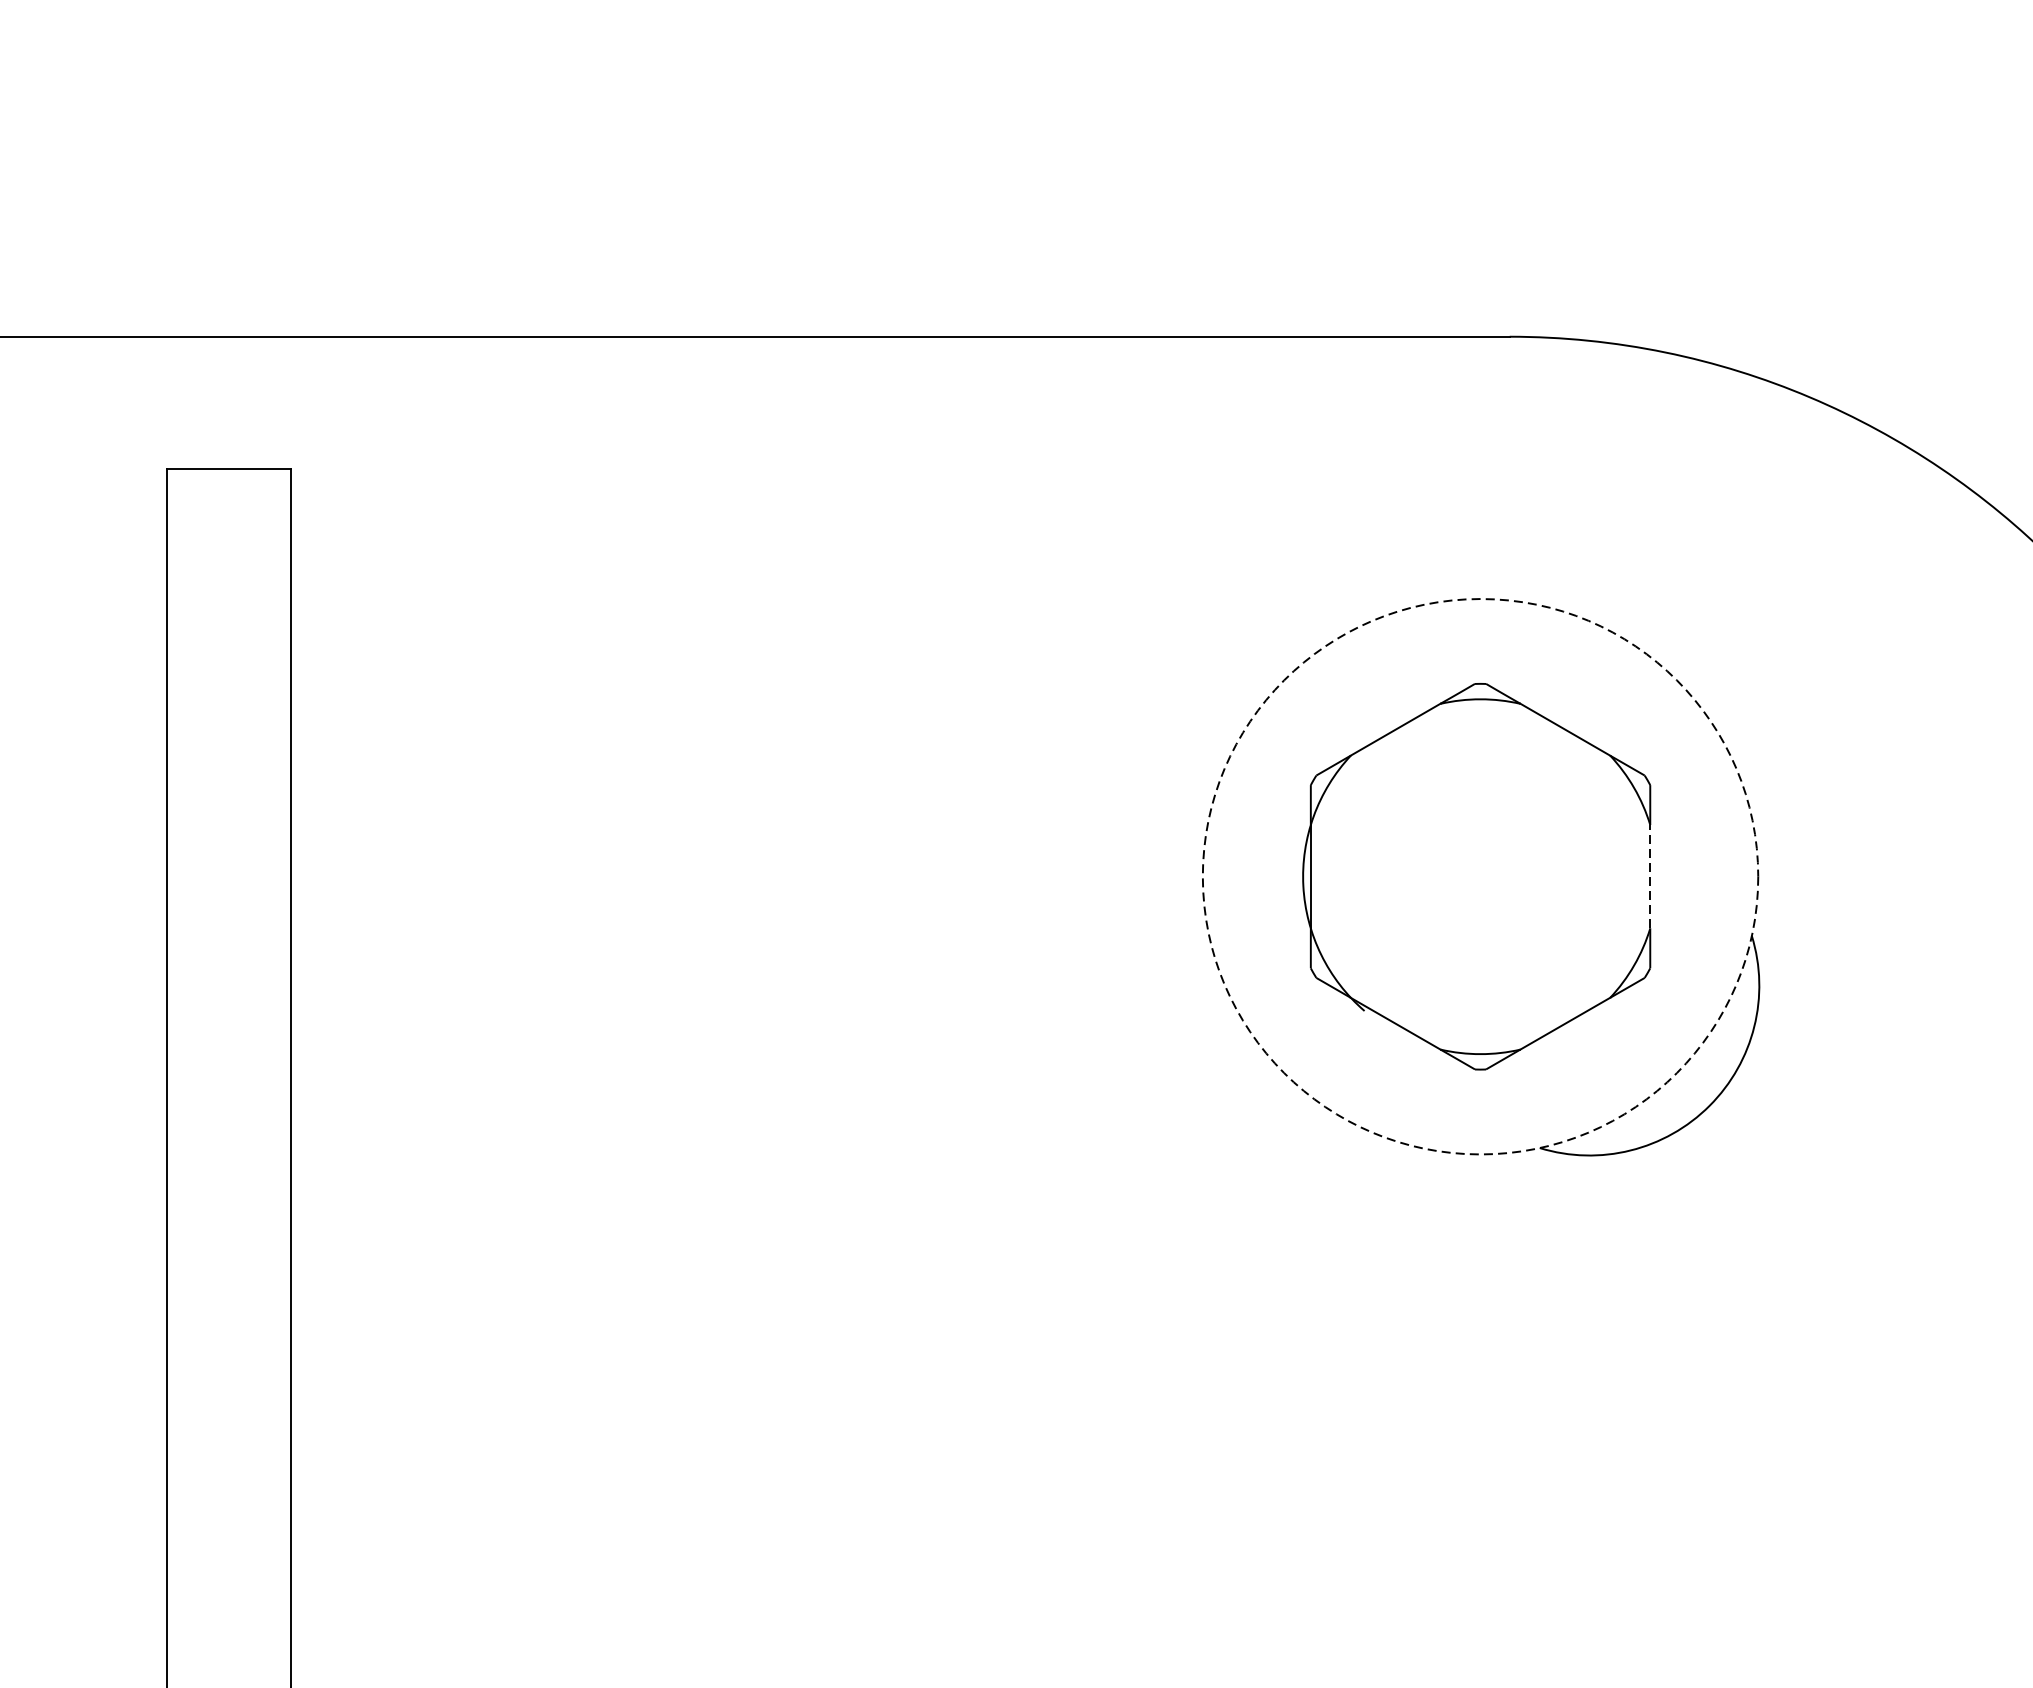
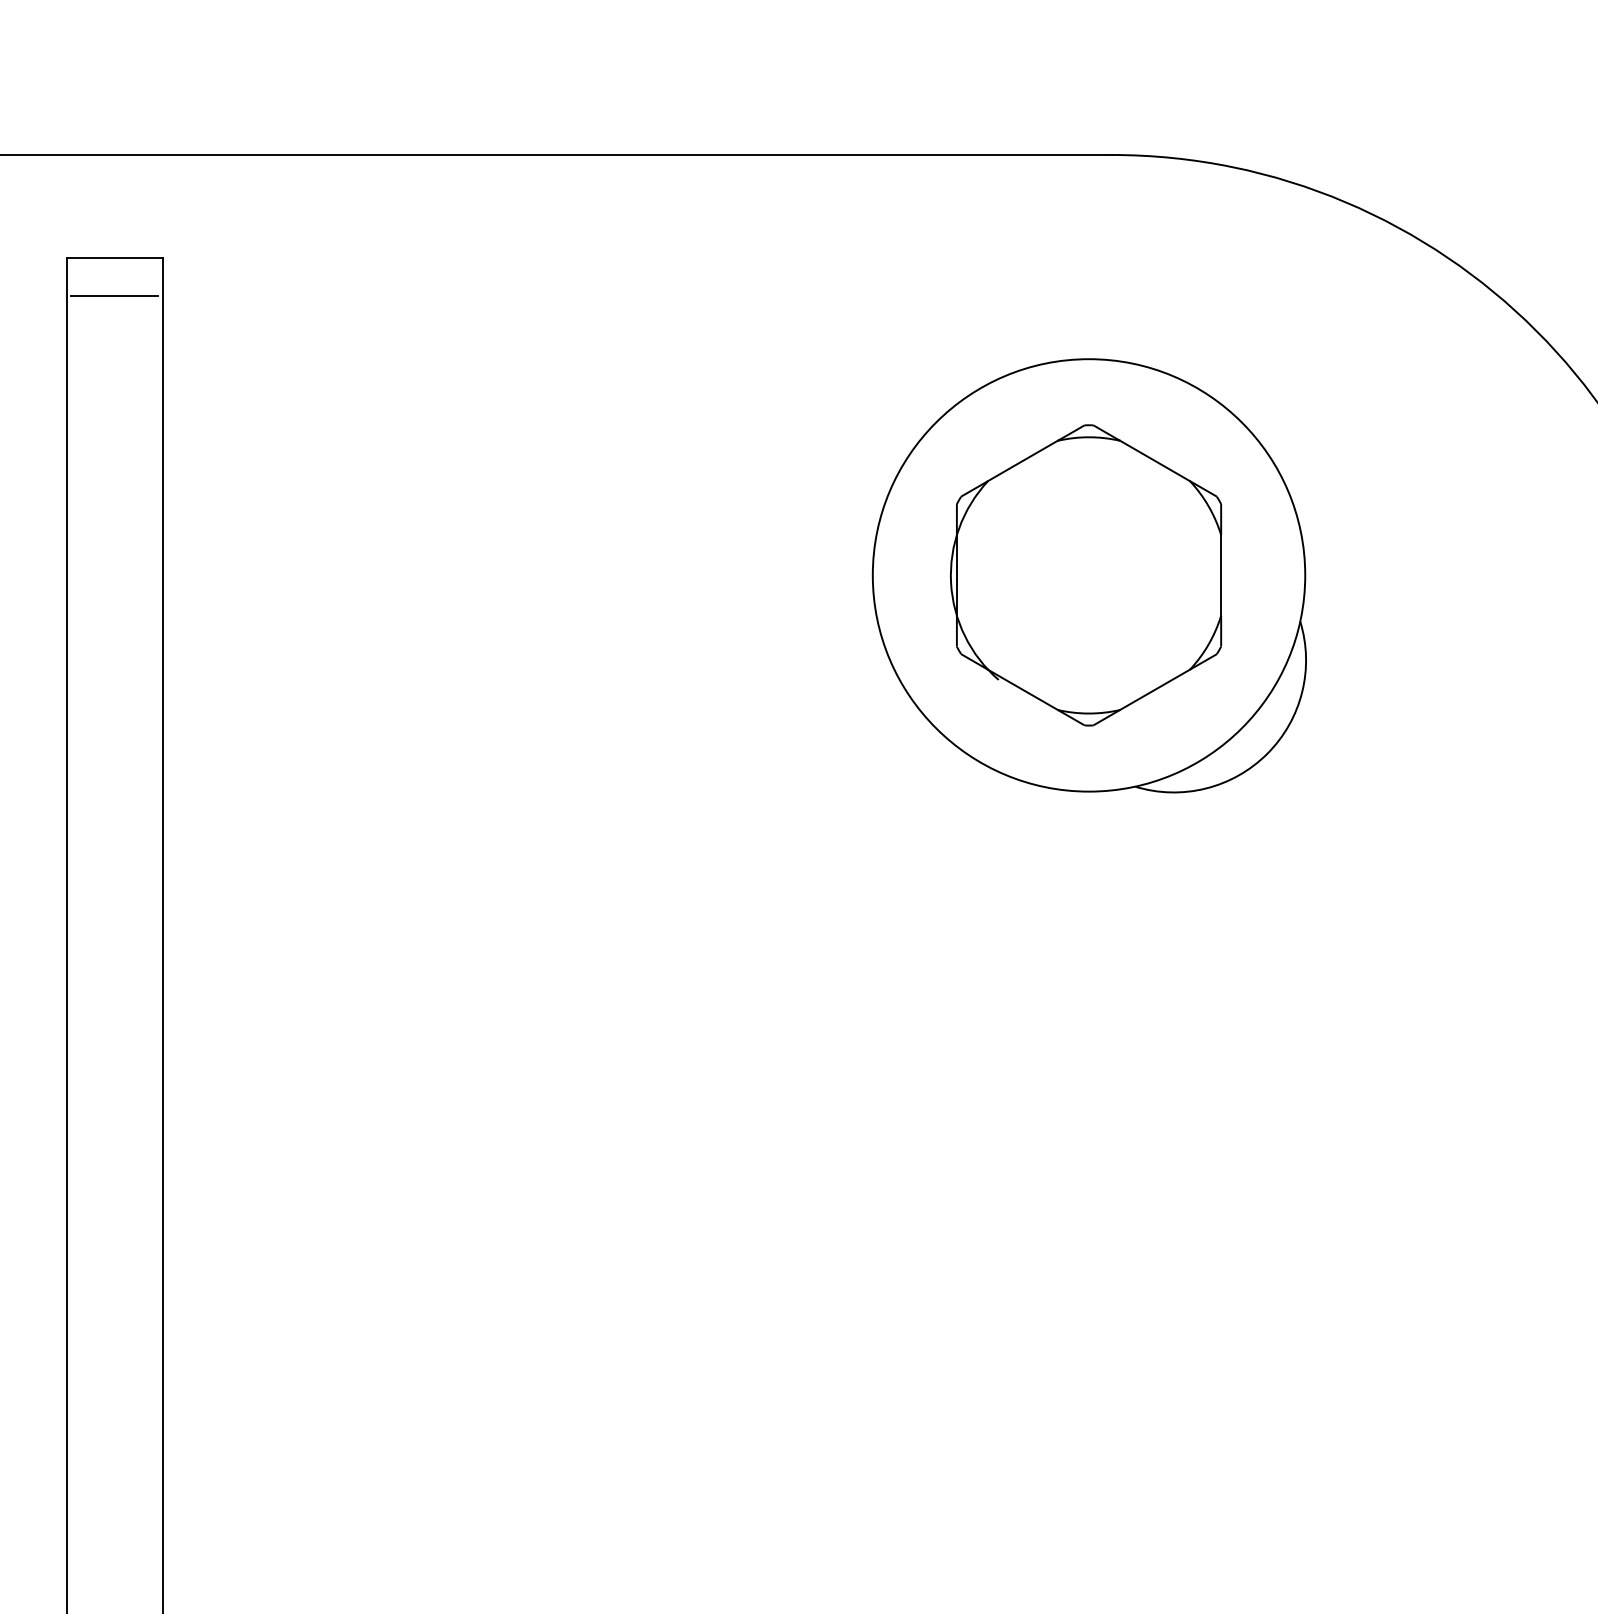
line: (228, 518) -> (114, 296), added
line: (1650, 875) -> (1221, 574), dashed -> solid
circle: (1479, 876) -> (1088, 575), dashed -> solid

